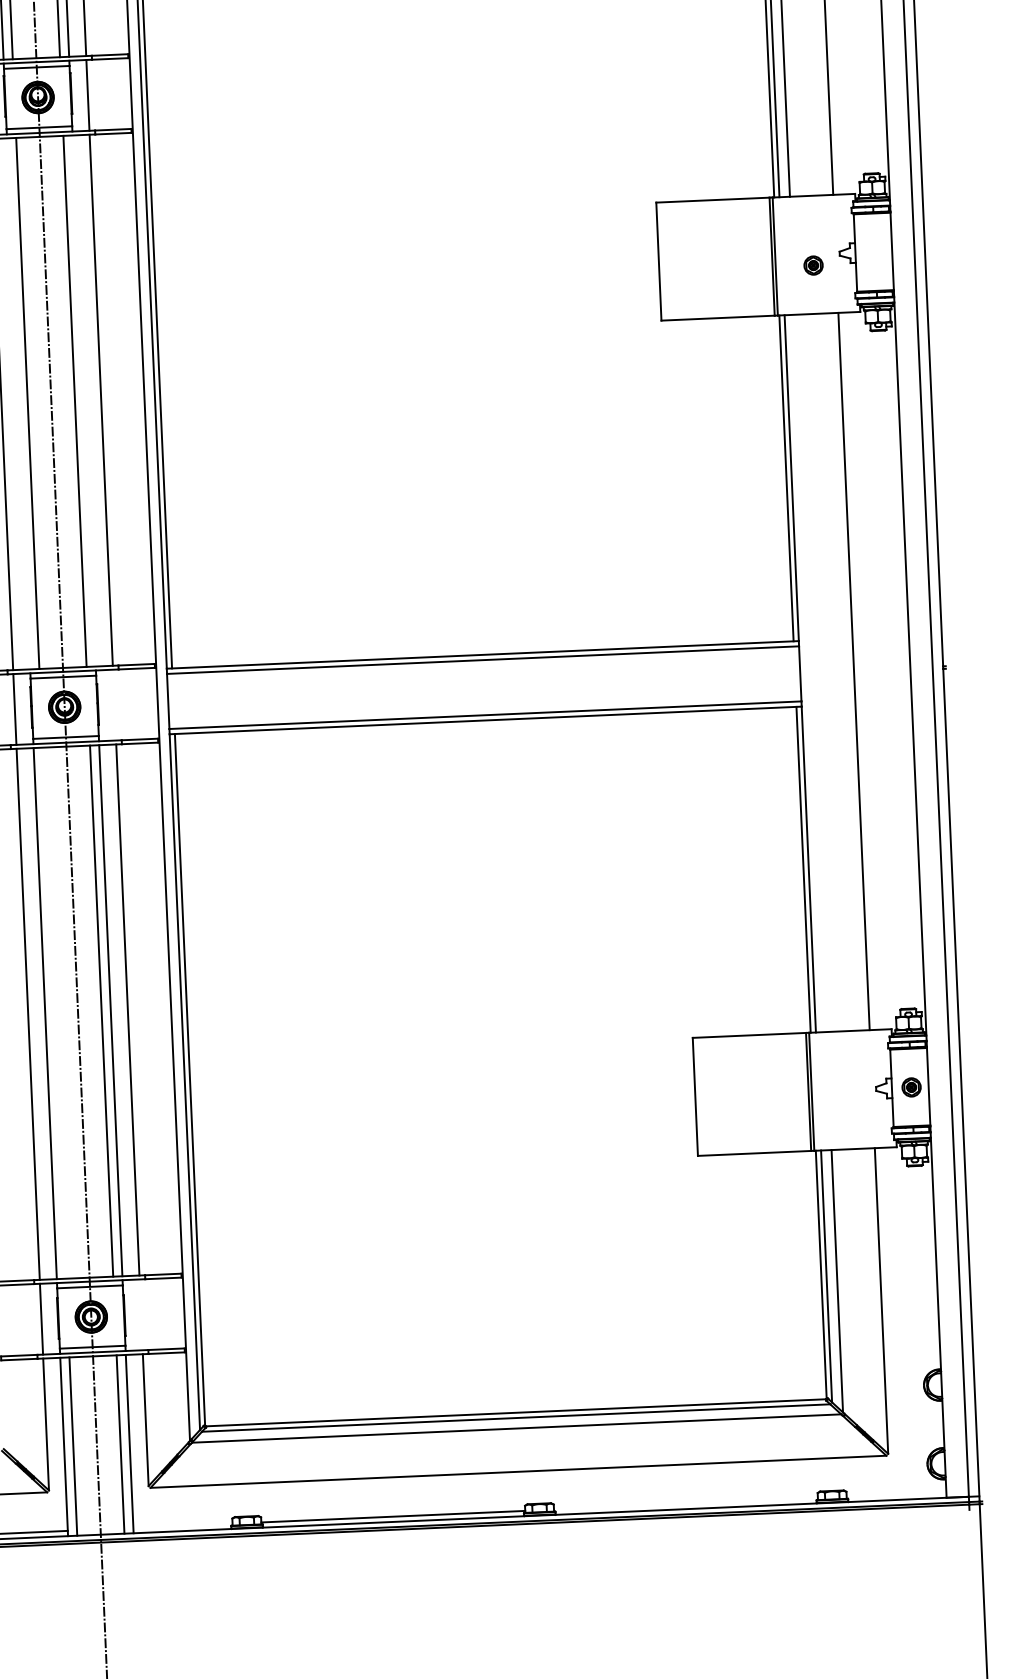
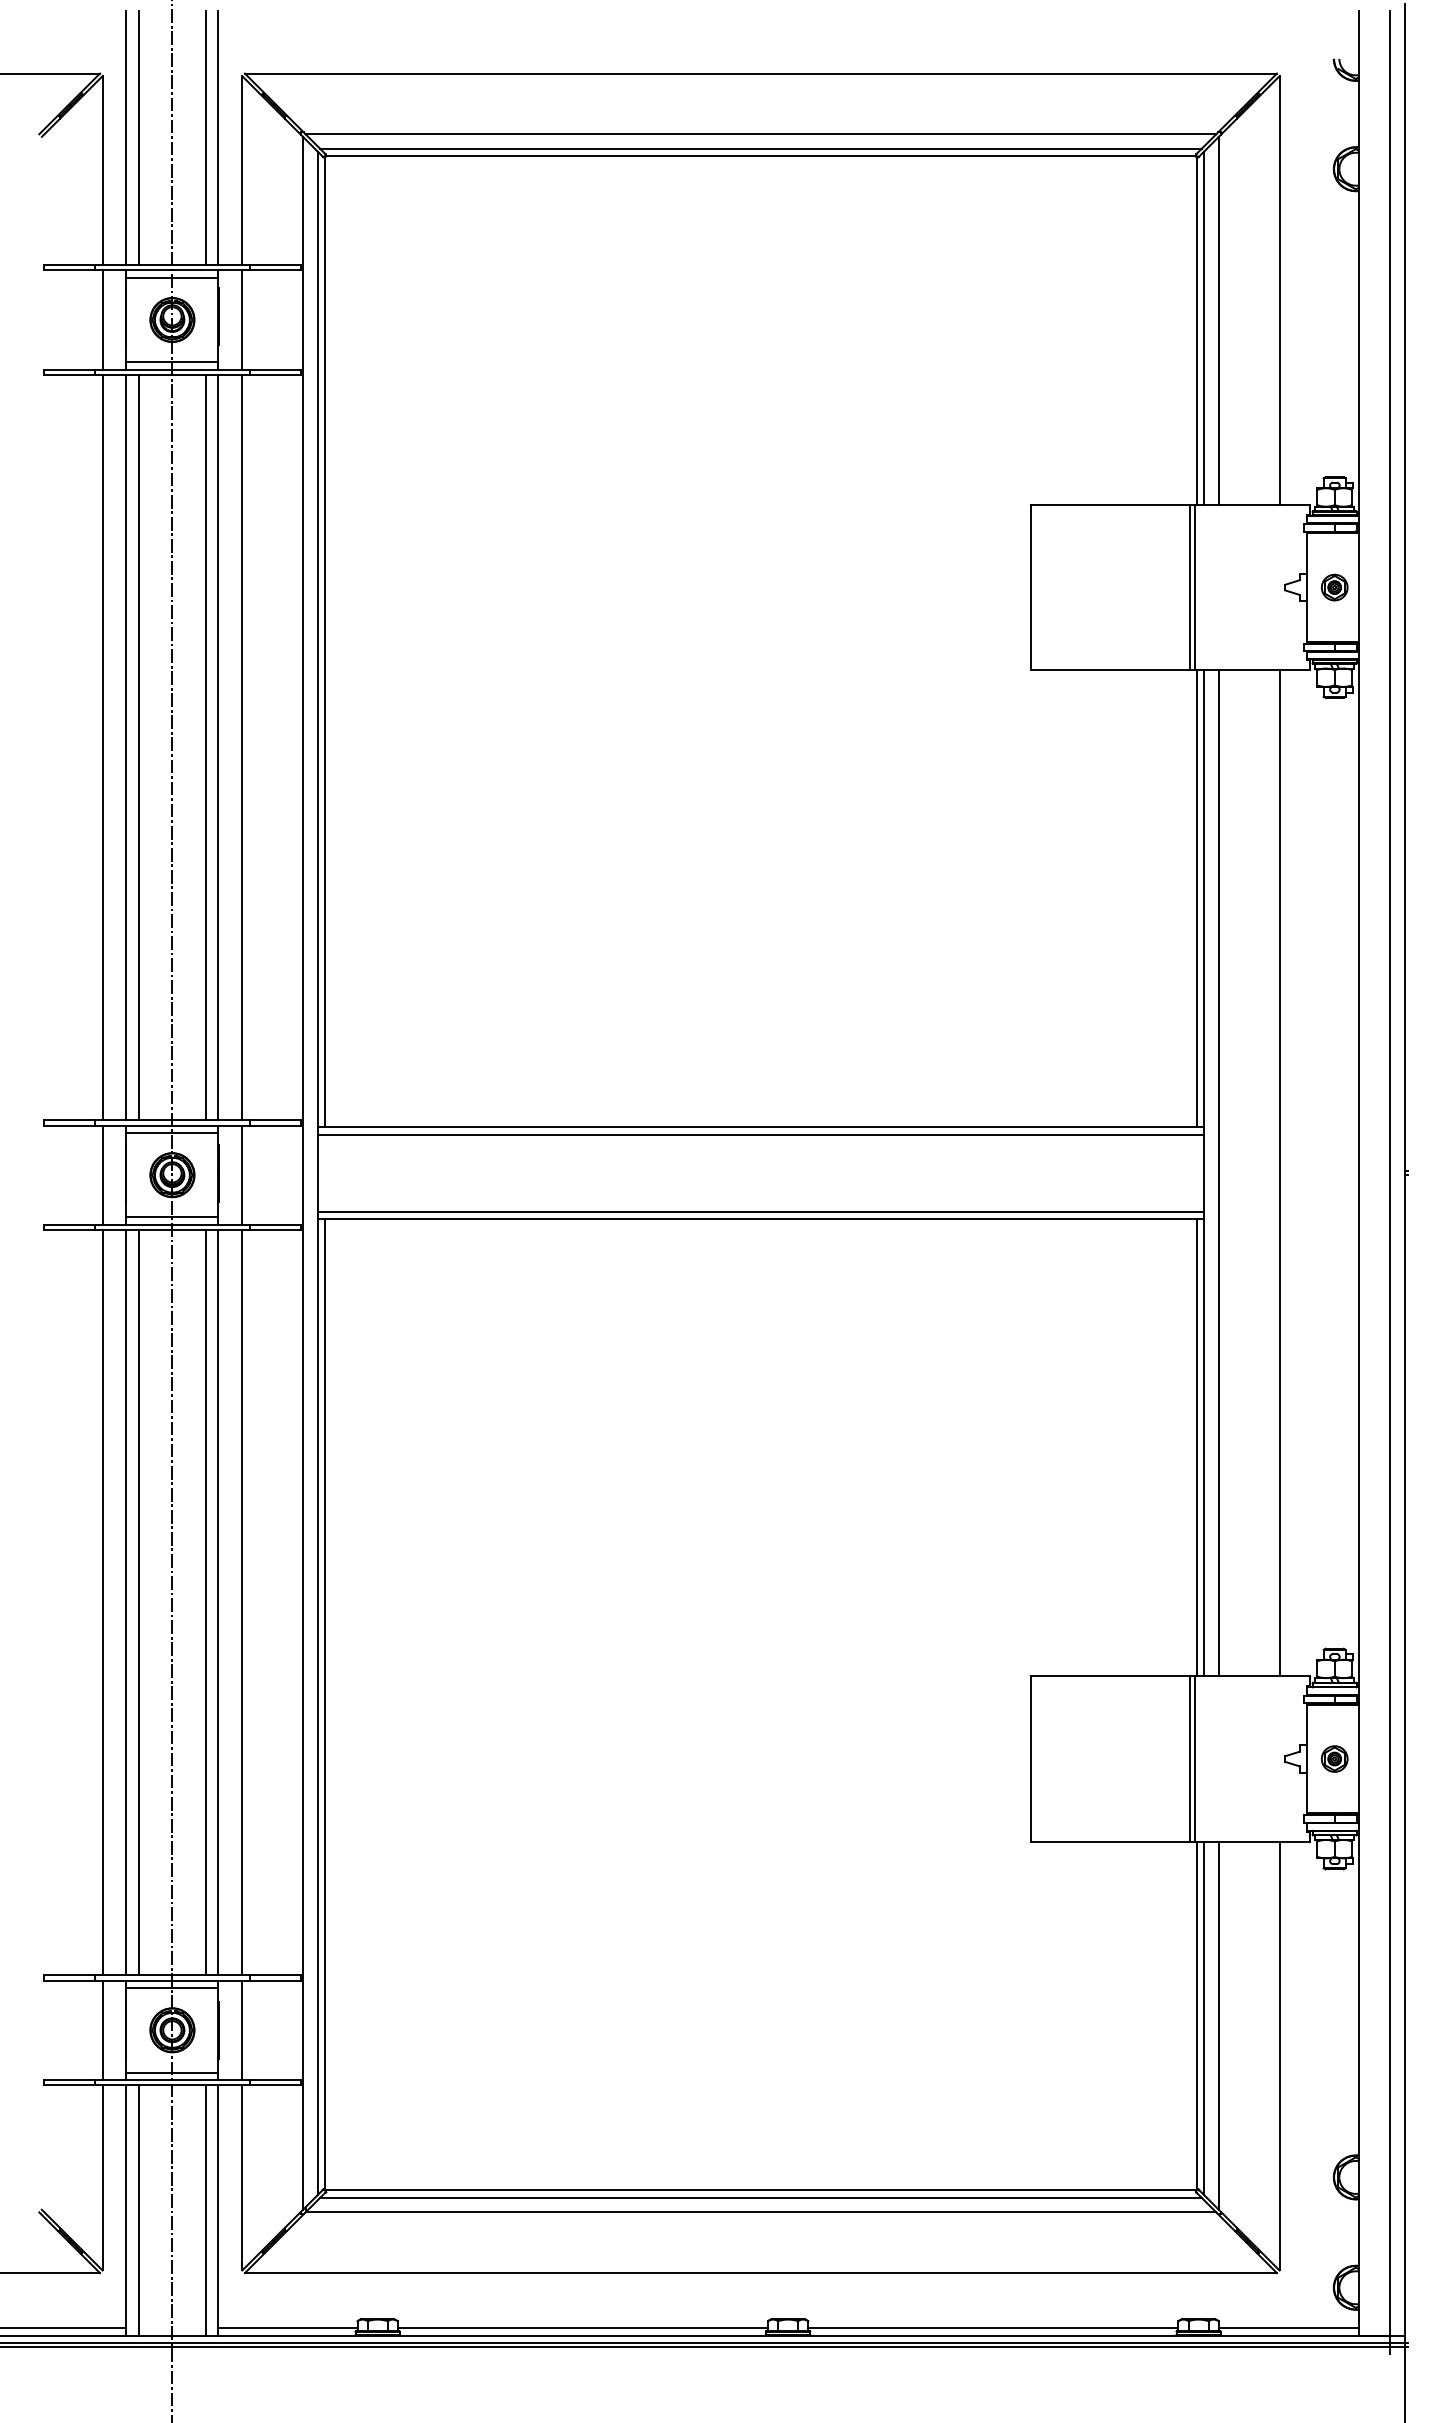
part: (813, 265) -> (1334, 587), moved
line: (84, 400) -> (218, 747), added
line: (18, 403) -> (126, 747), added
line: (810, 673) -> (1218, 1173), added
line: (114, 704) -> (242, 1174), added
line: (54, 1013) -> (139, 1602), added
line: (141, 1314) -> (242, 2029), added
line: (896, 1494) -> (1288, 2328), added
line: (686, 1504) -> (993, 2328), added
line: (182, 1526) -> (287, 2328), added

